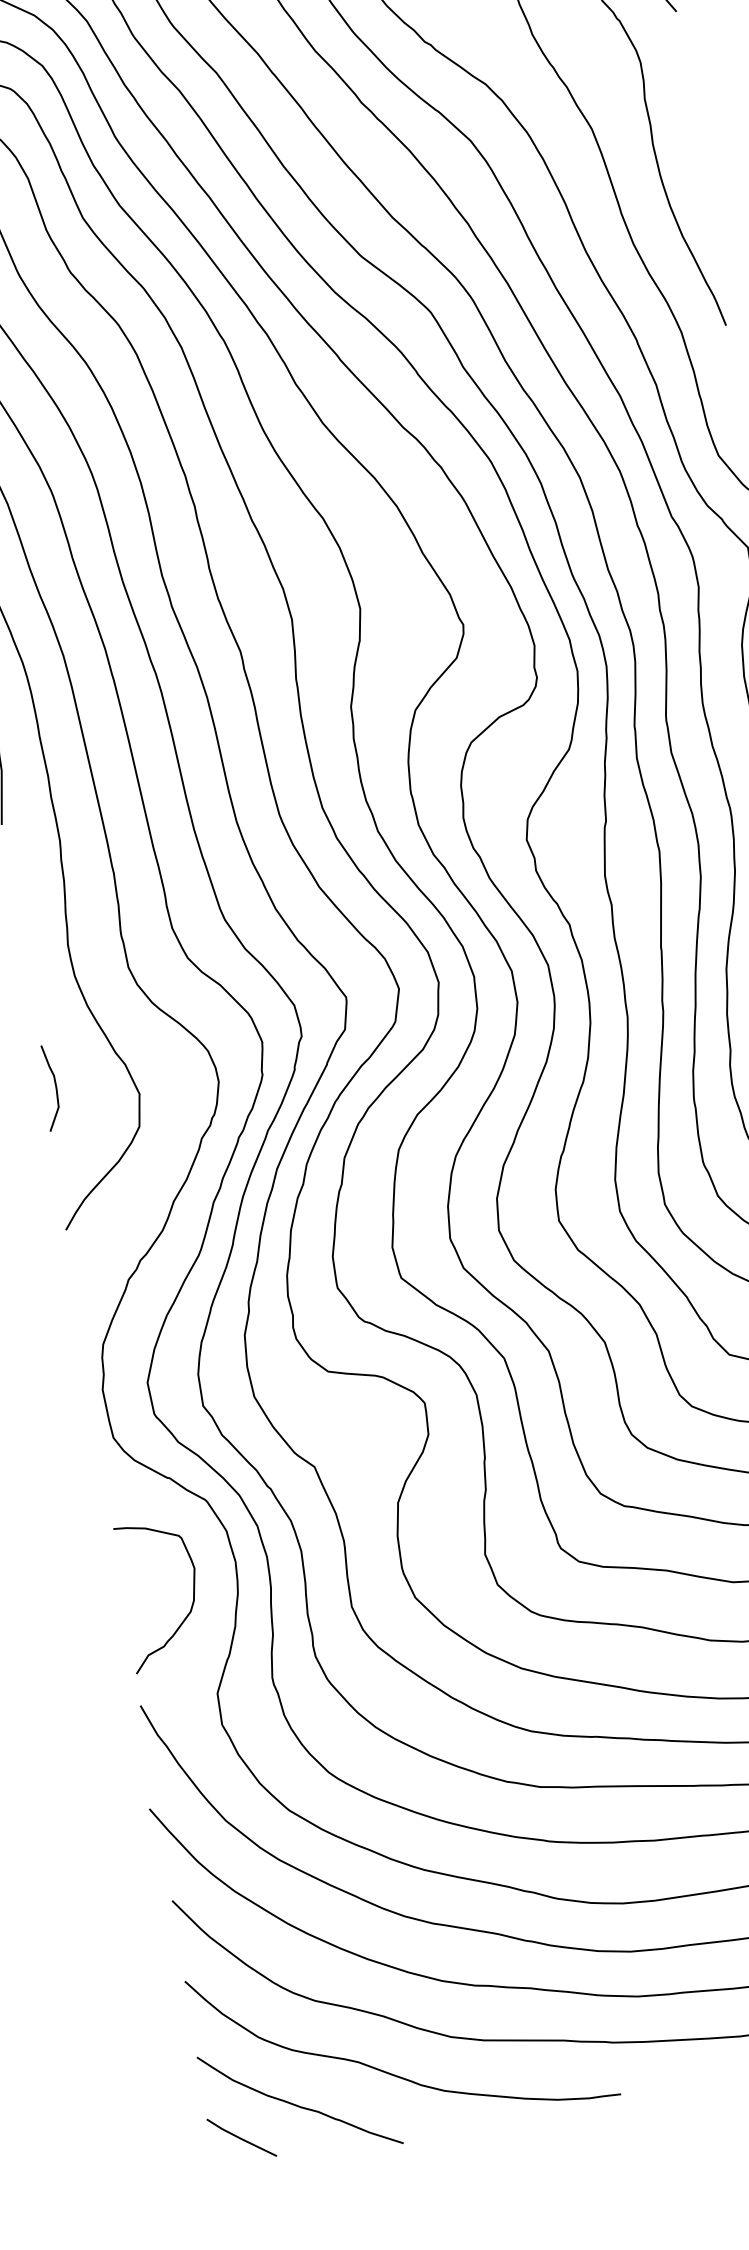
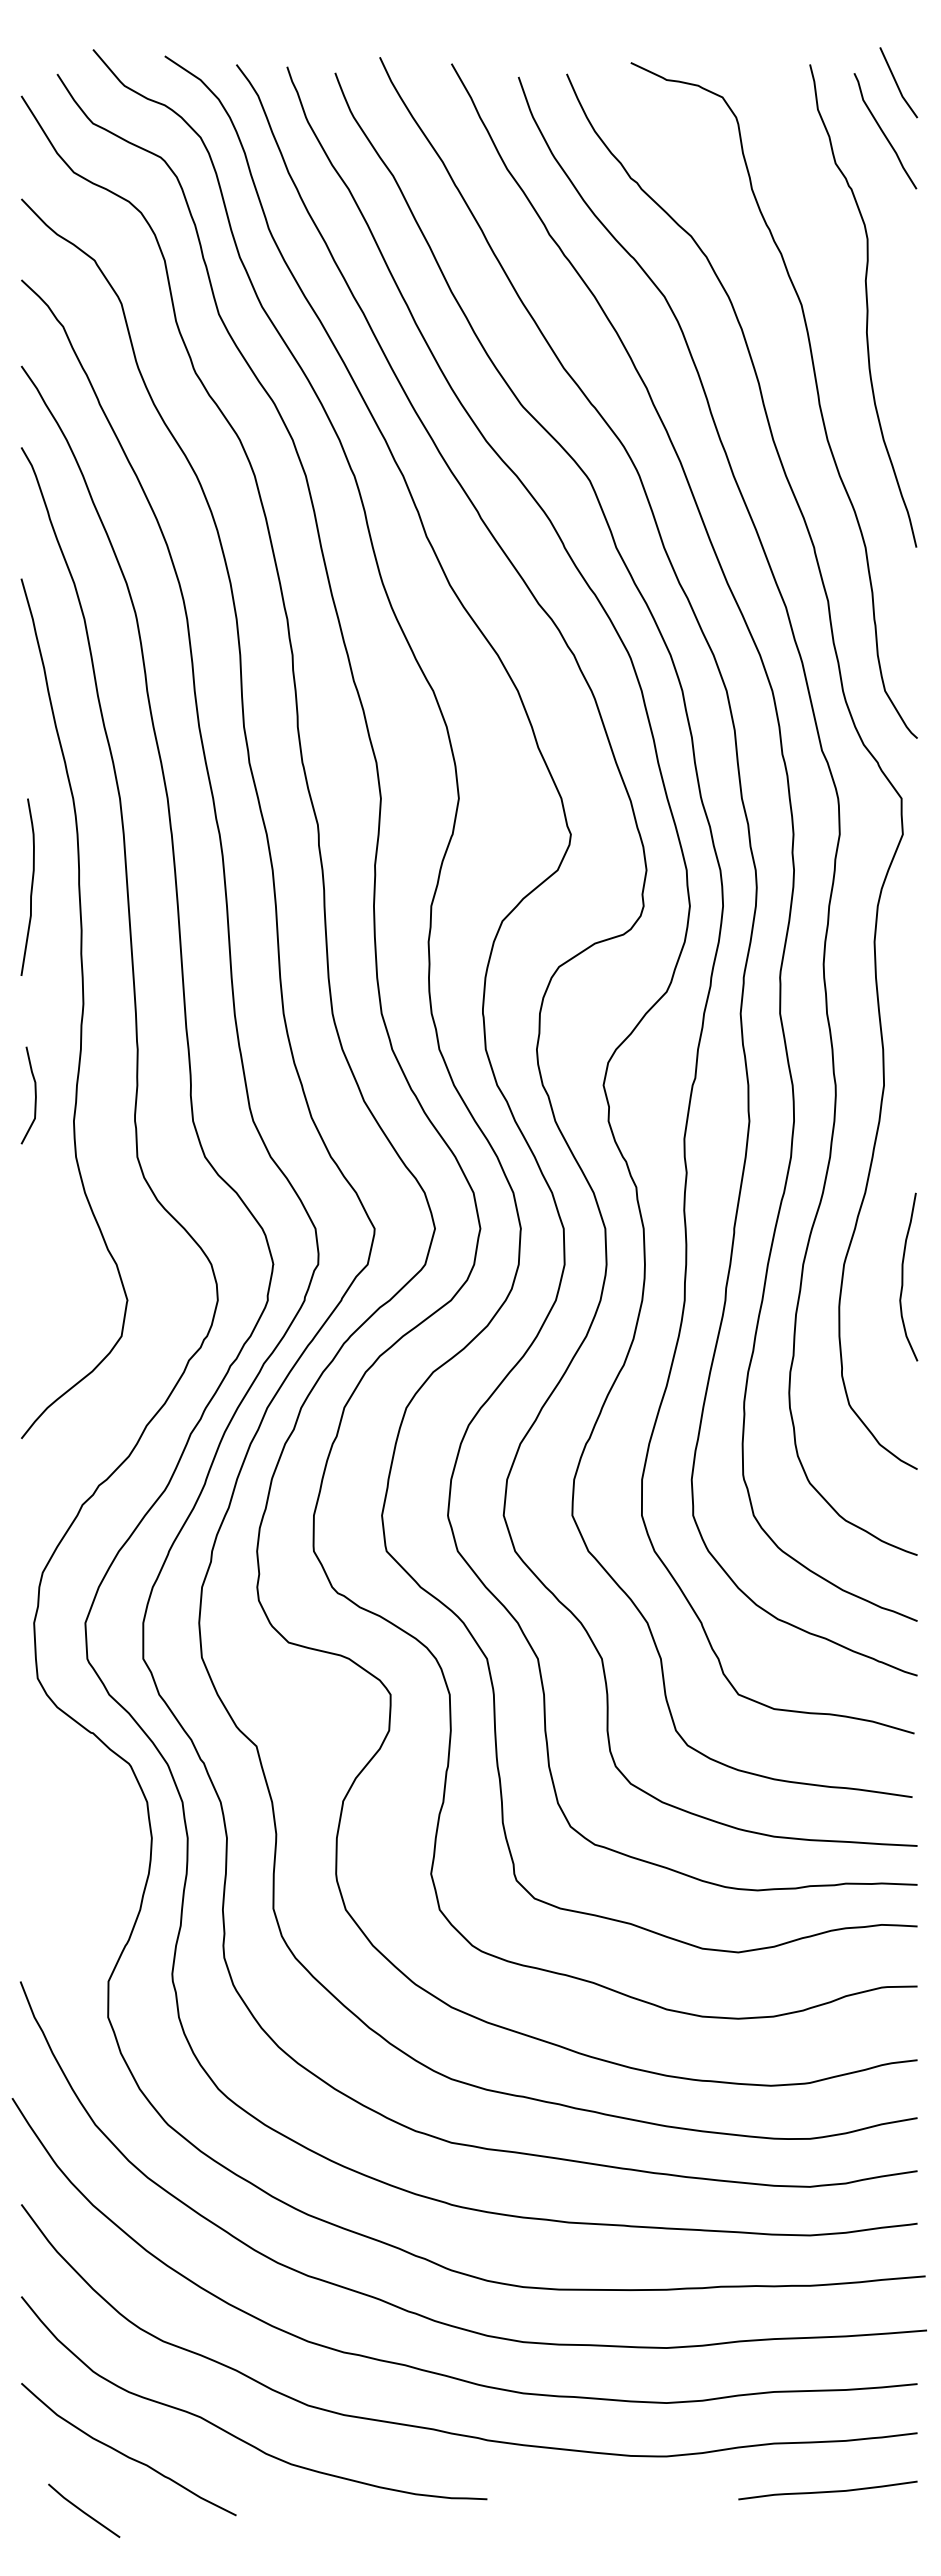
curve: (54, 1085) -> (34, 1093), moved
curve: (192, 1594) -> (98, 1867), removed
line: (241, 2137) -> (83, 2510), moved

